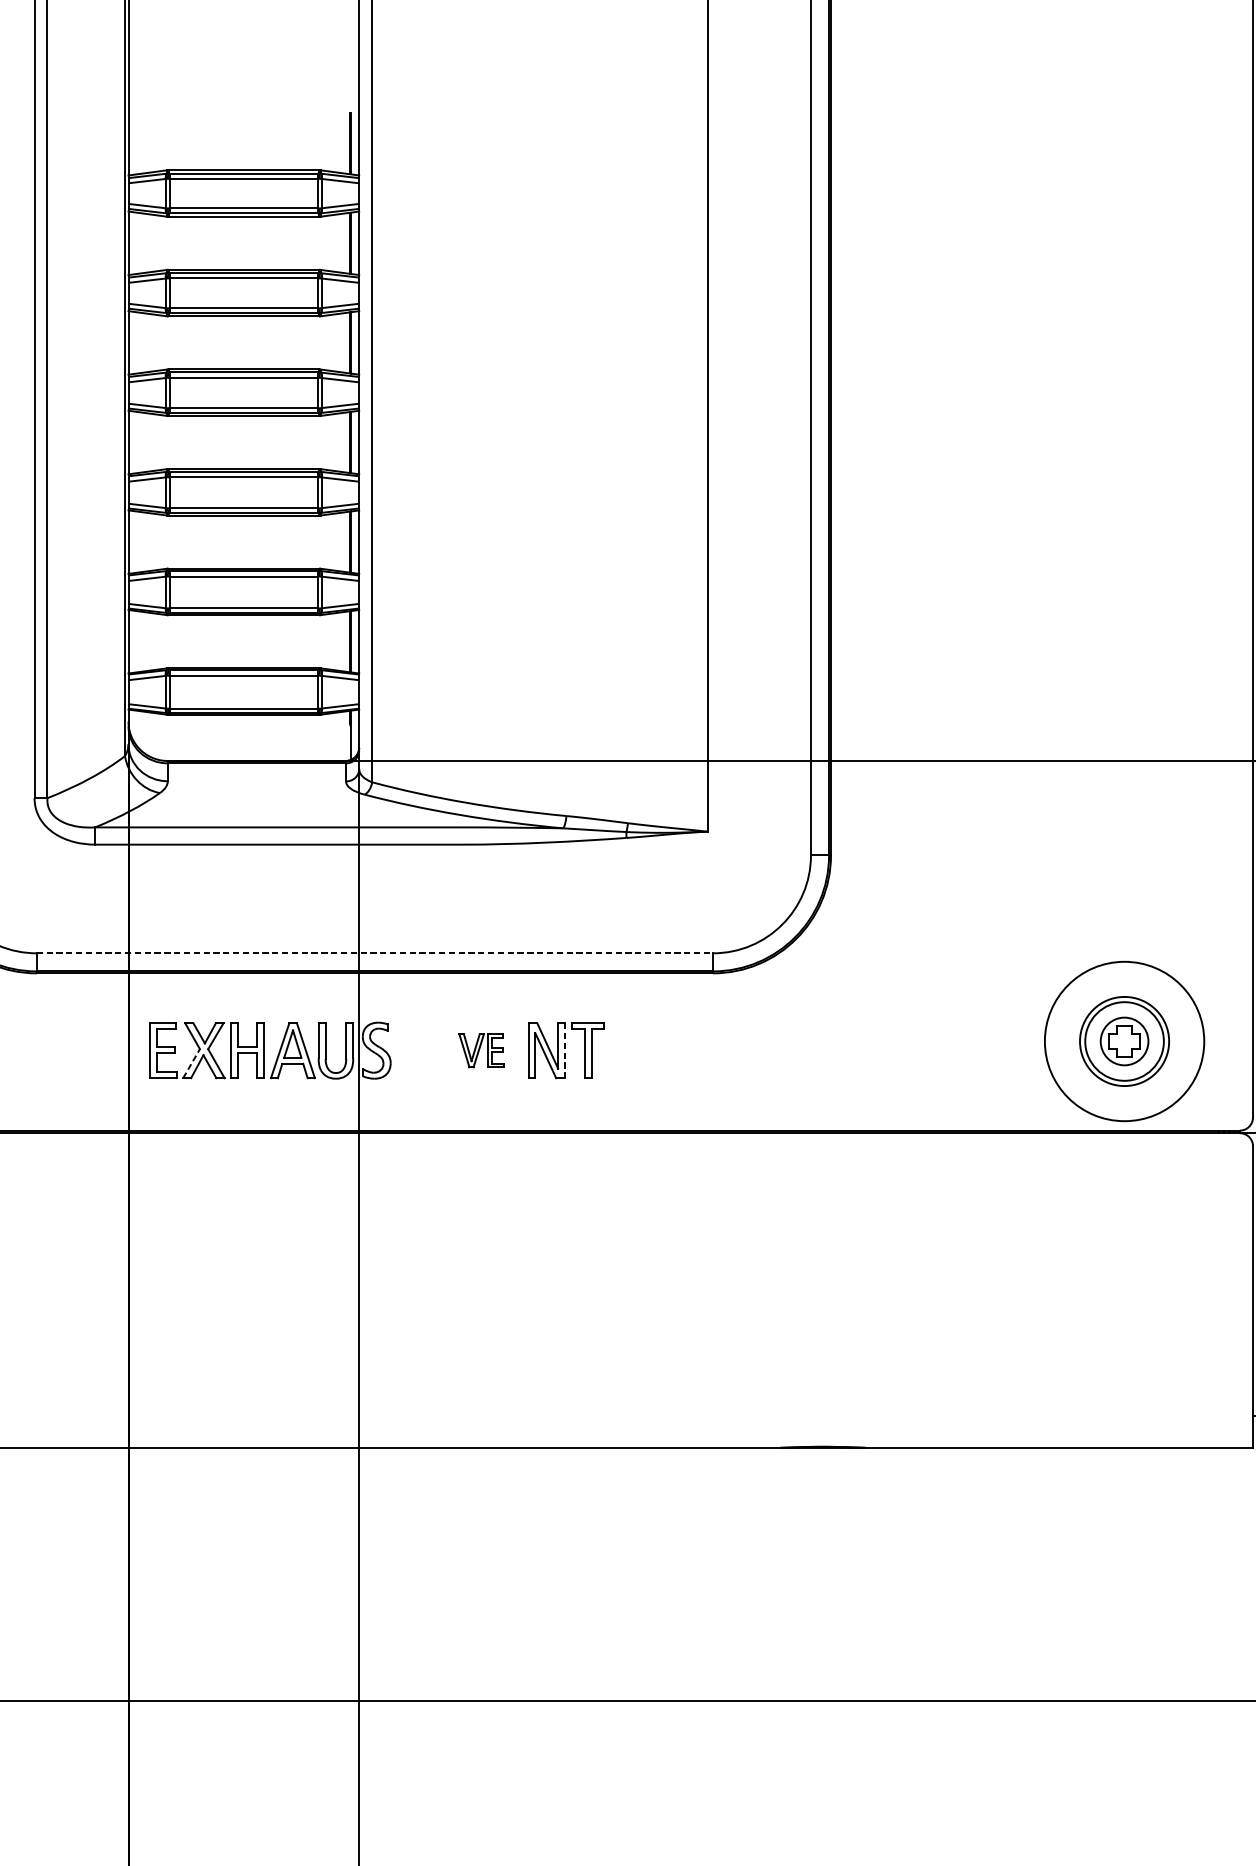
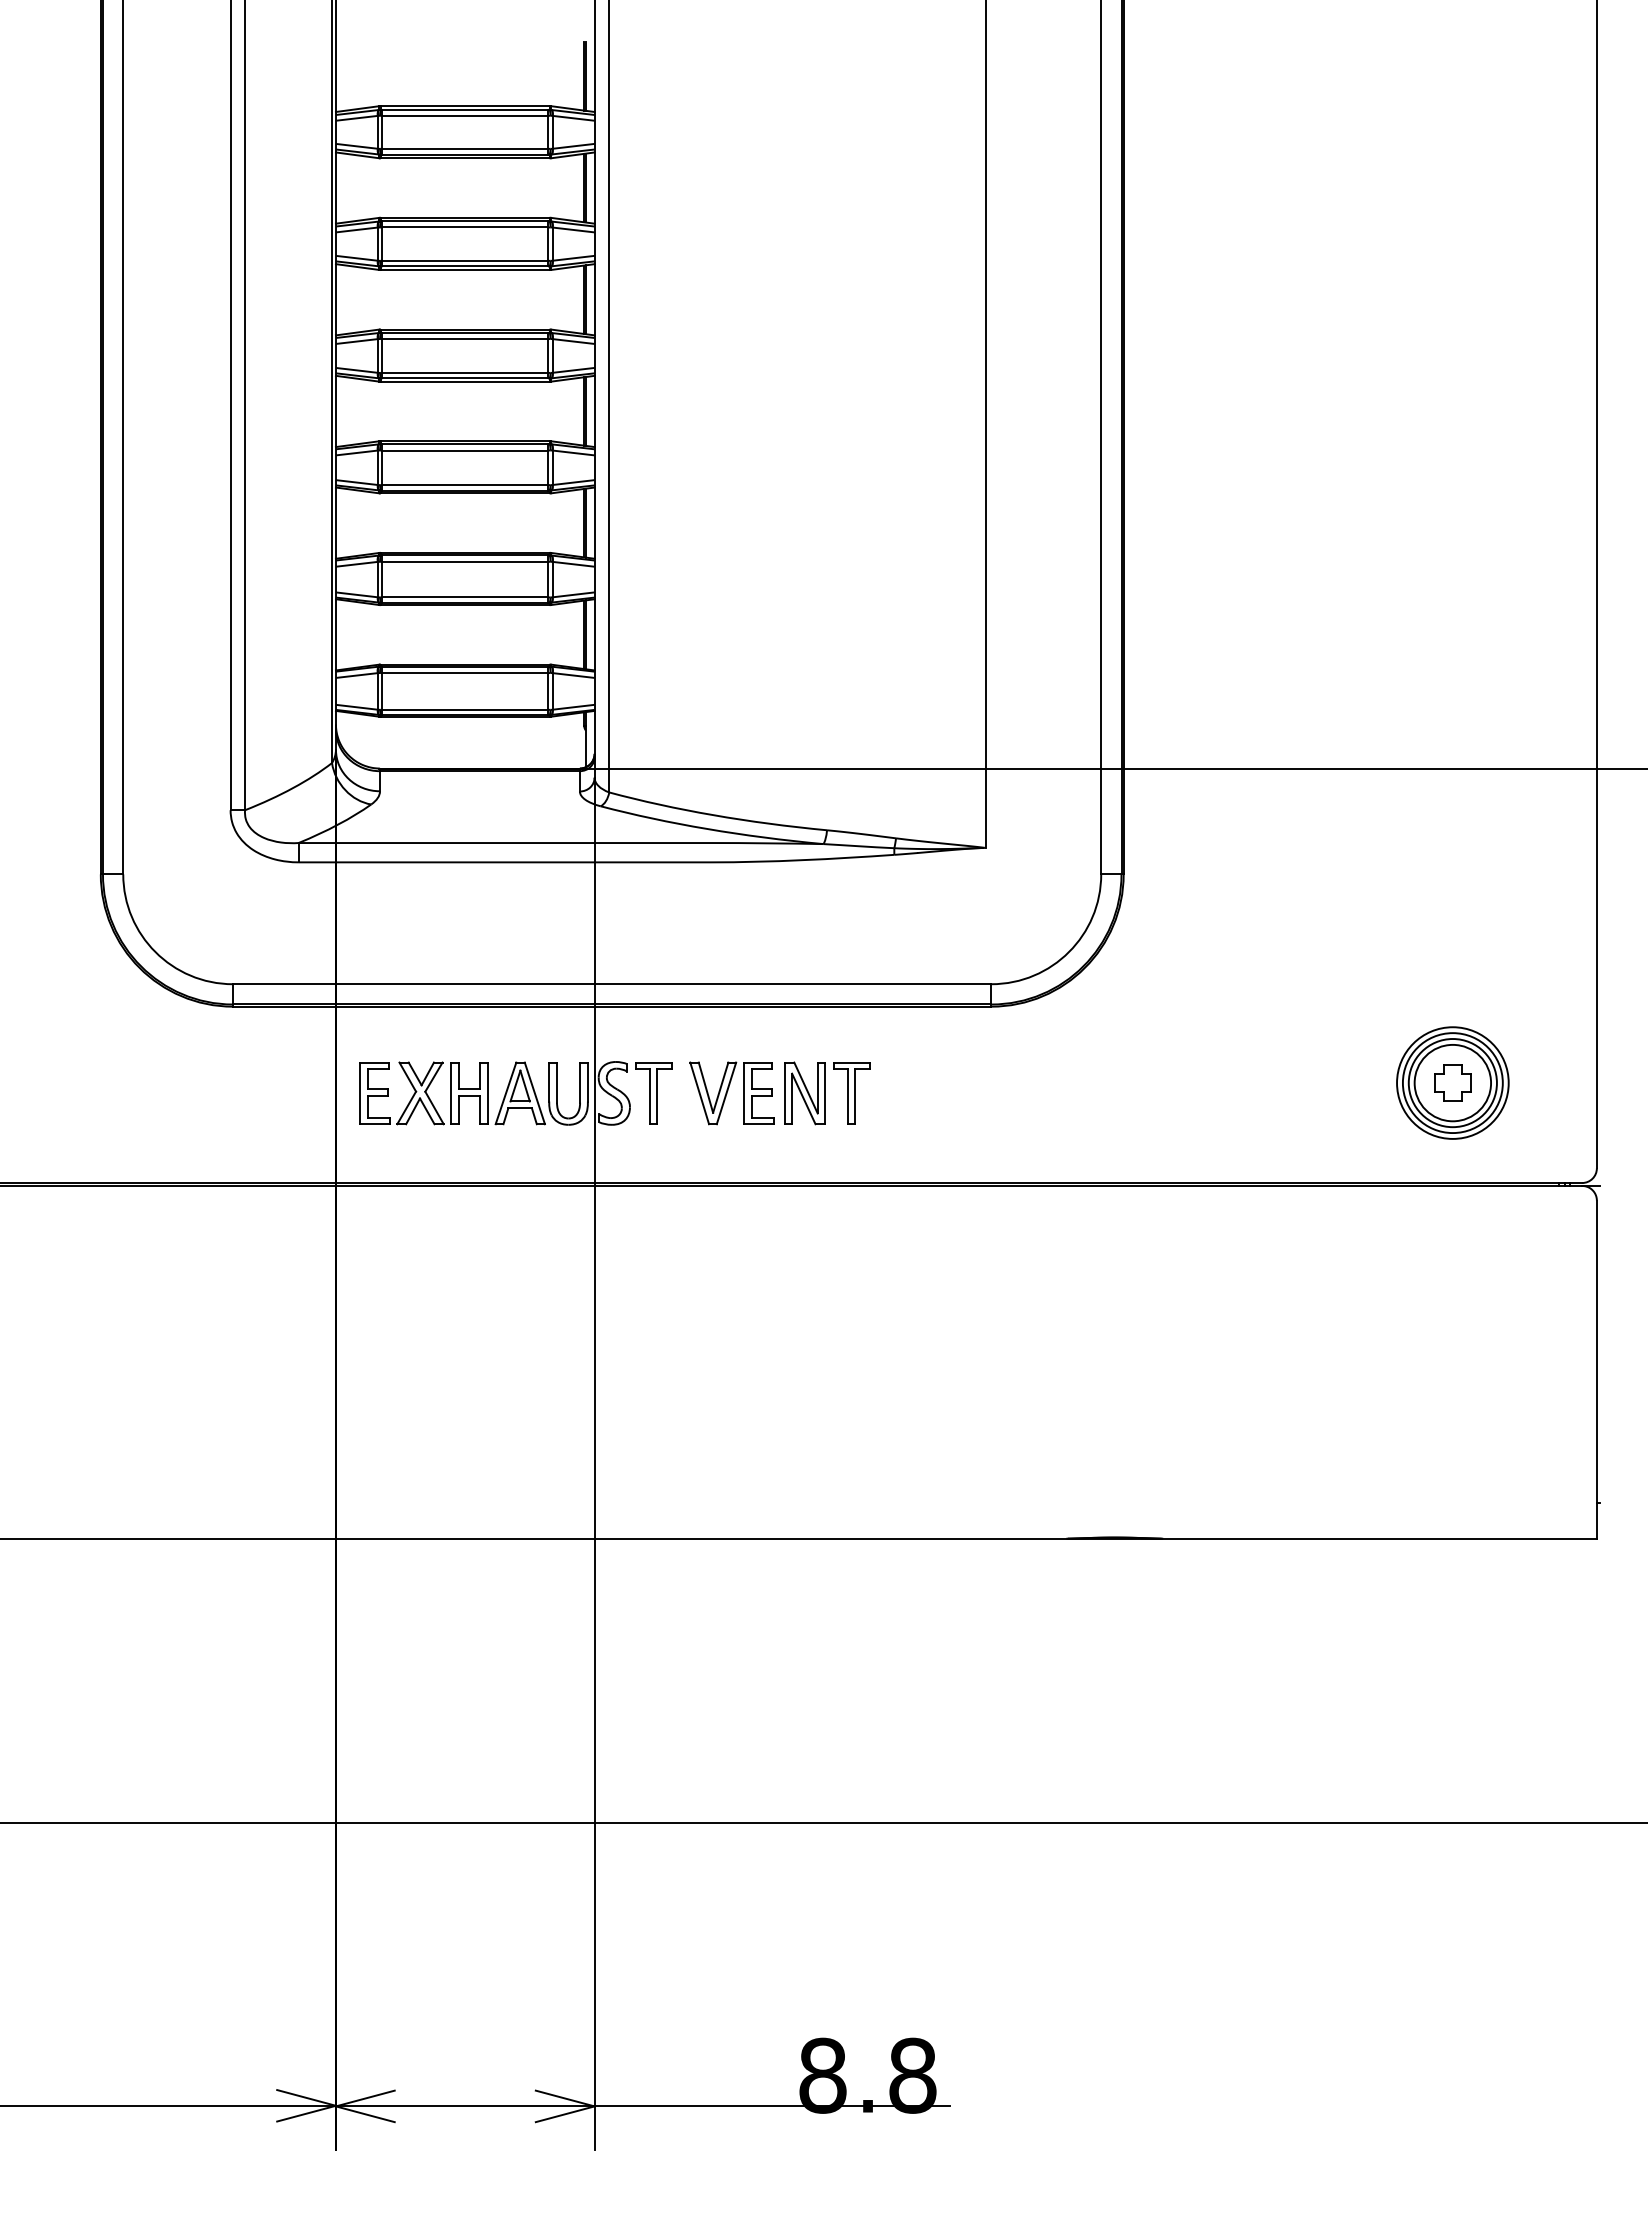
line: (375, 953) -> (612, 984), dashed -> solid
circle: (1124, 1040) -> (1452, 1082), size x0.62
circle: (1124, 1040) -> (1452, 1082), size x1.43
part: (411, 1050) -> (653, 1093), added
part: (481, 1050) -> (731, 1093), size x1.67
line: (565, 1050) -> (825, 1093), dashed -> solid
line: (191, 1063) -> (406, 1107), dashed -> solid

